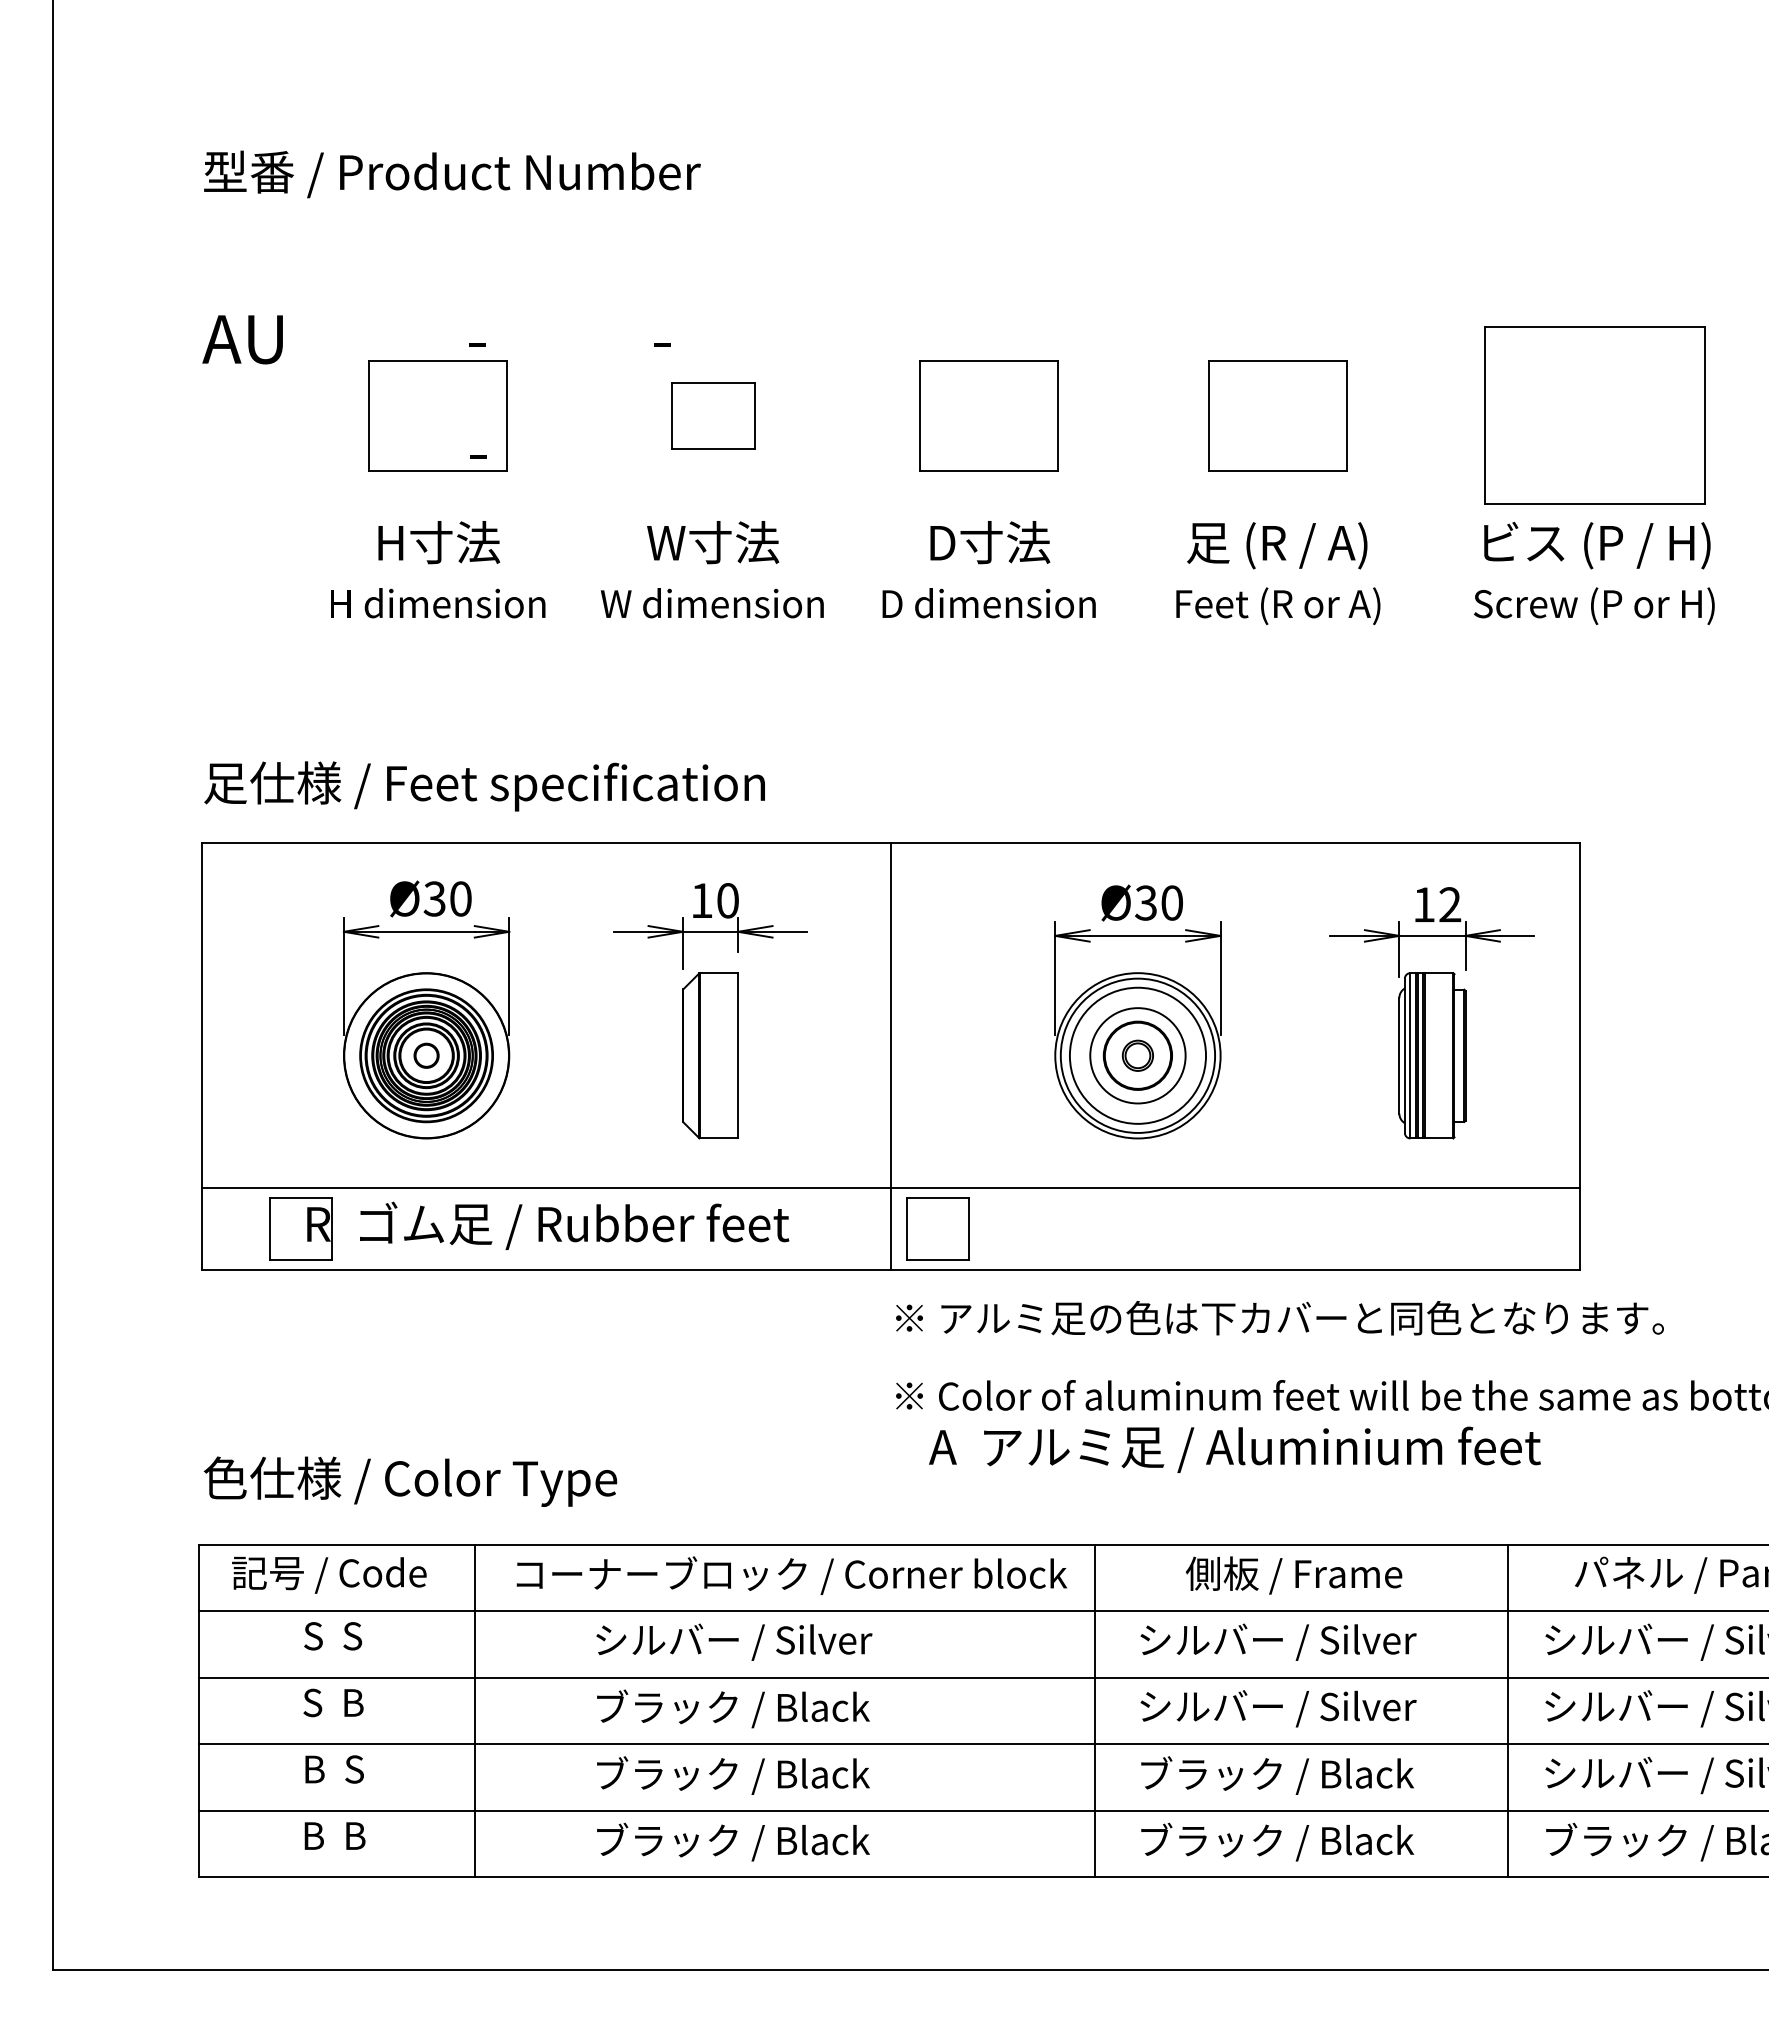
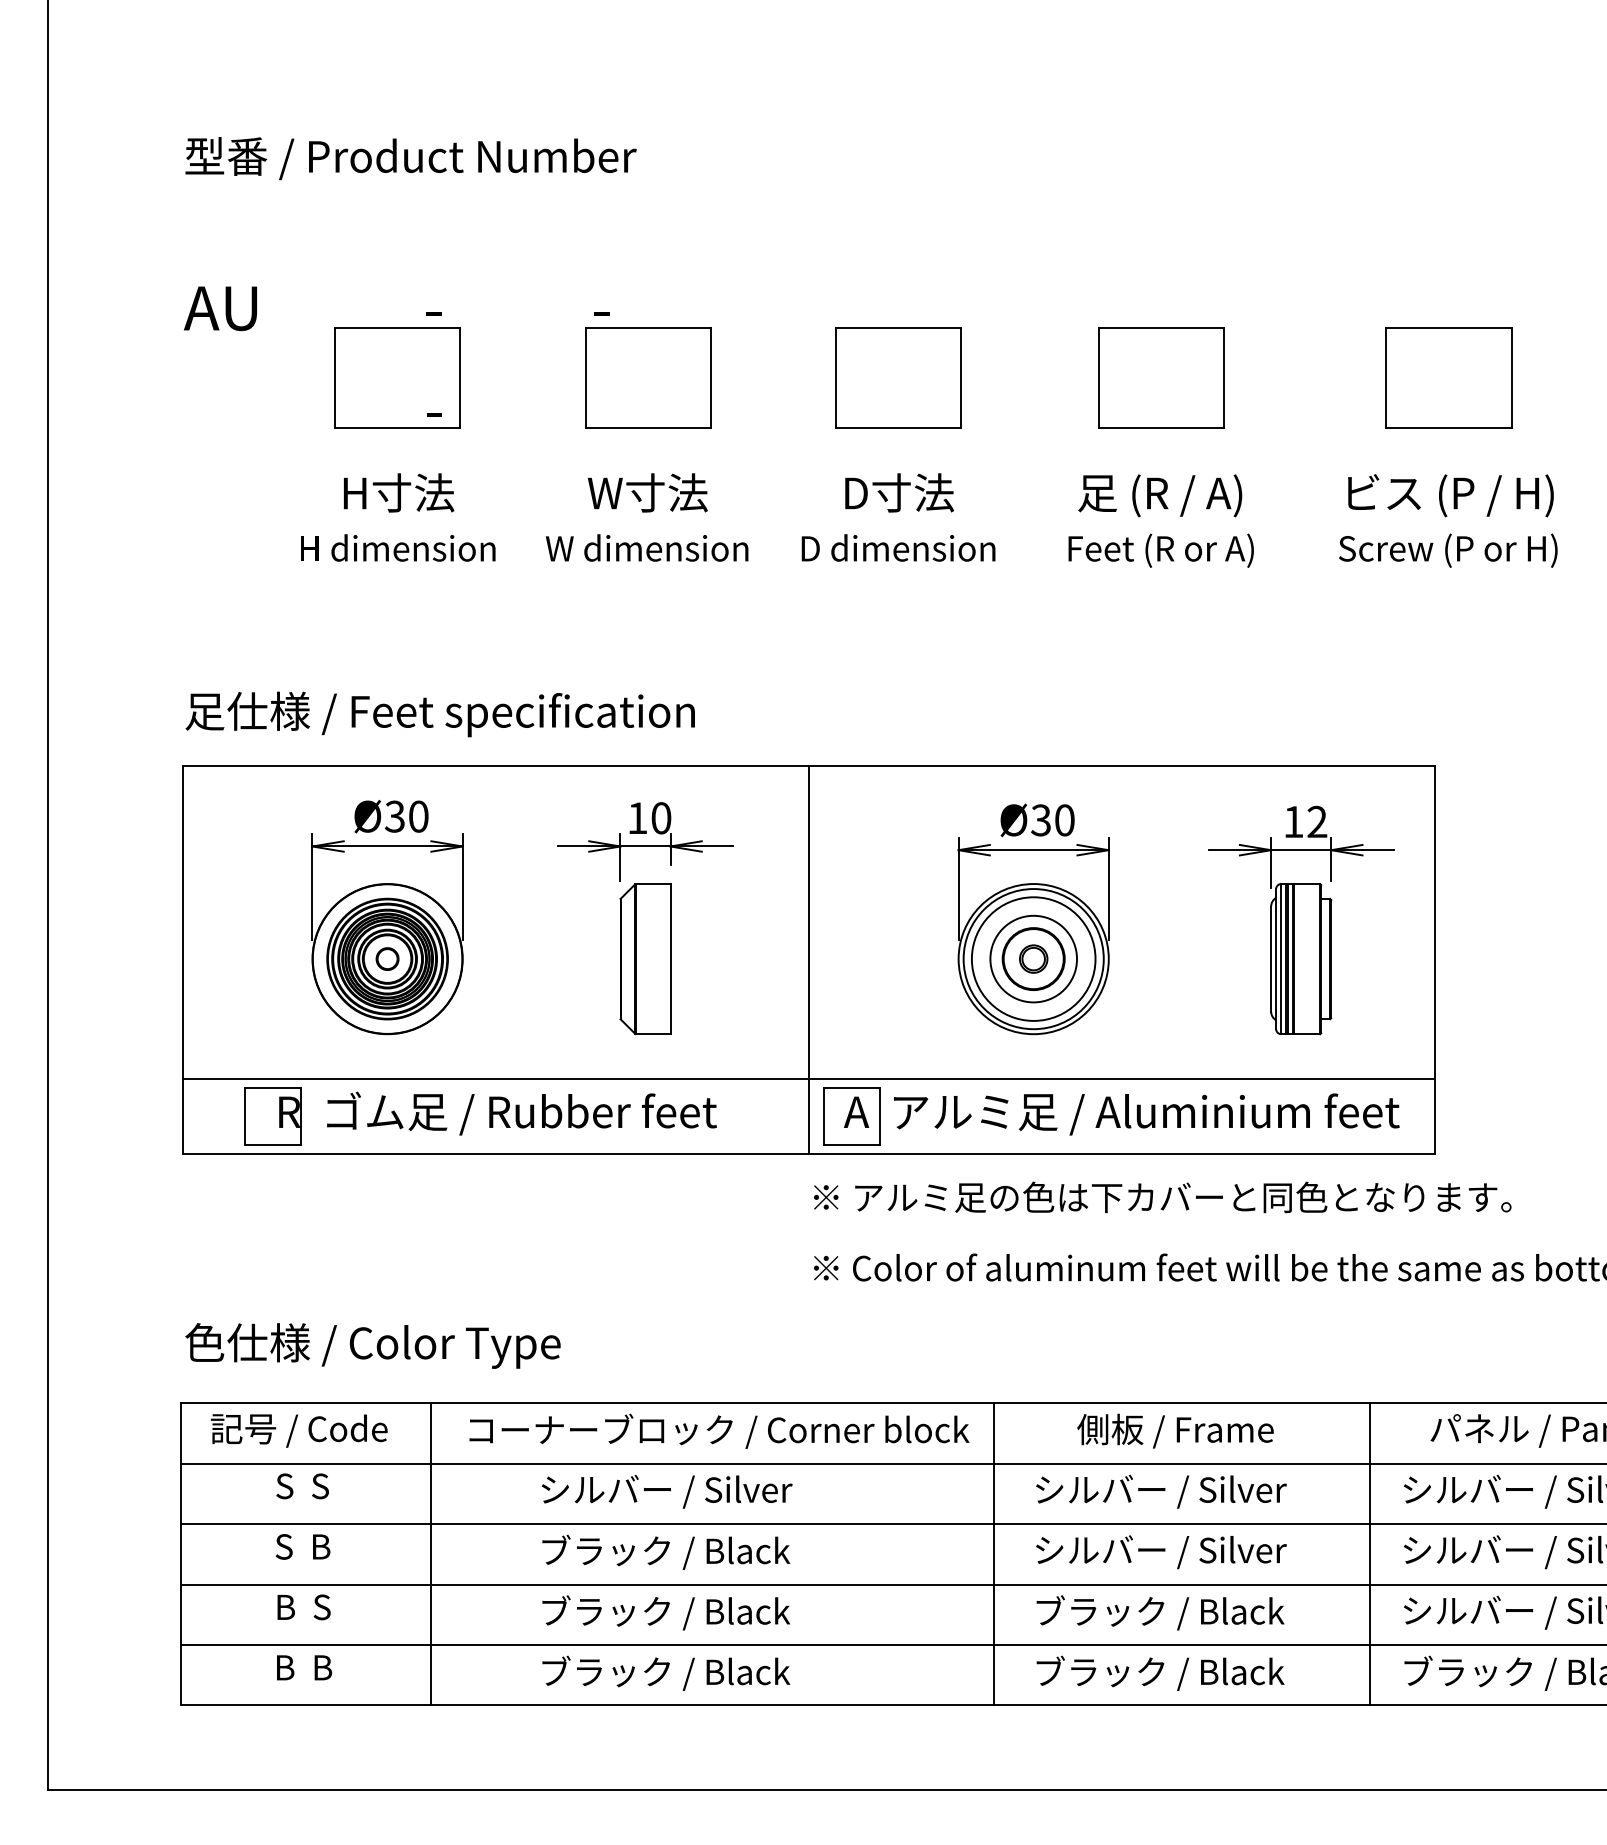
part: (712, 415) -> (647, 377), size x1.67
part: (1594, 415) -> (1448, 377), size x0.62
text: (1234, 1449) -> (1121, 1114), moved

